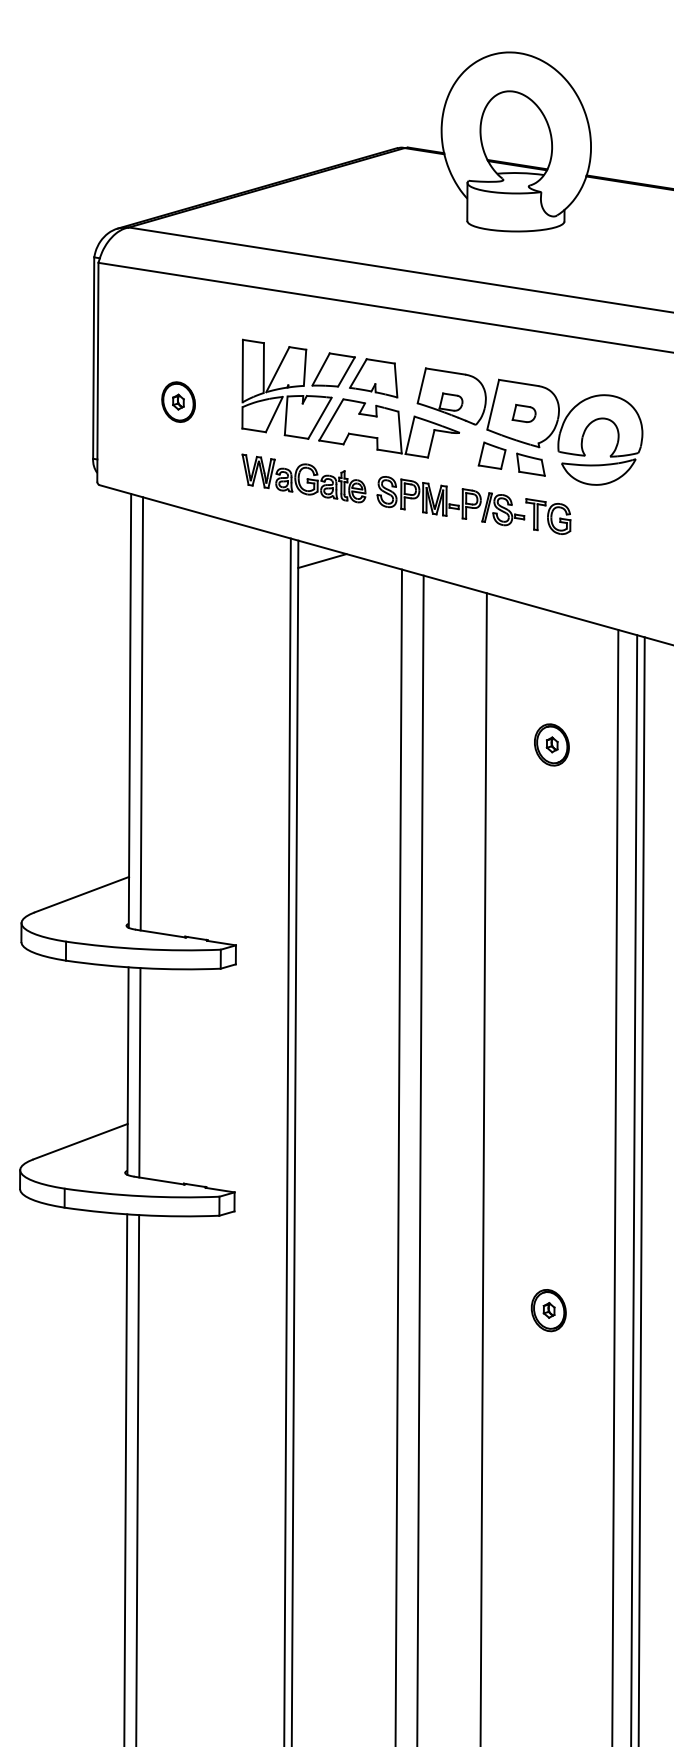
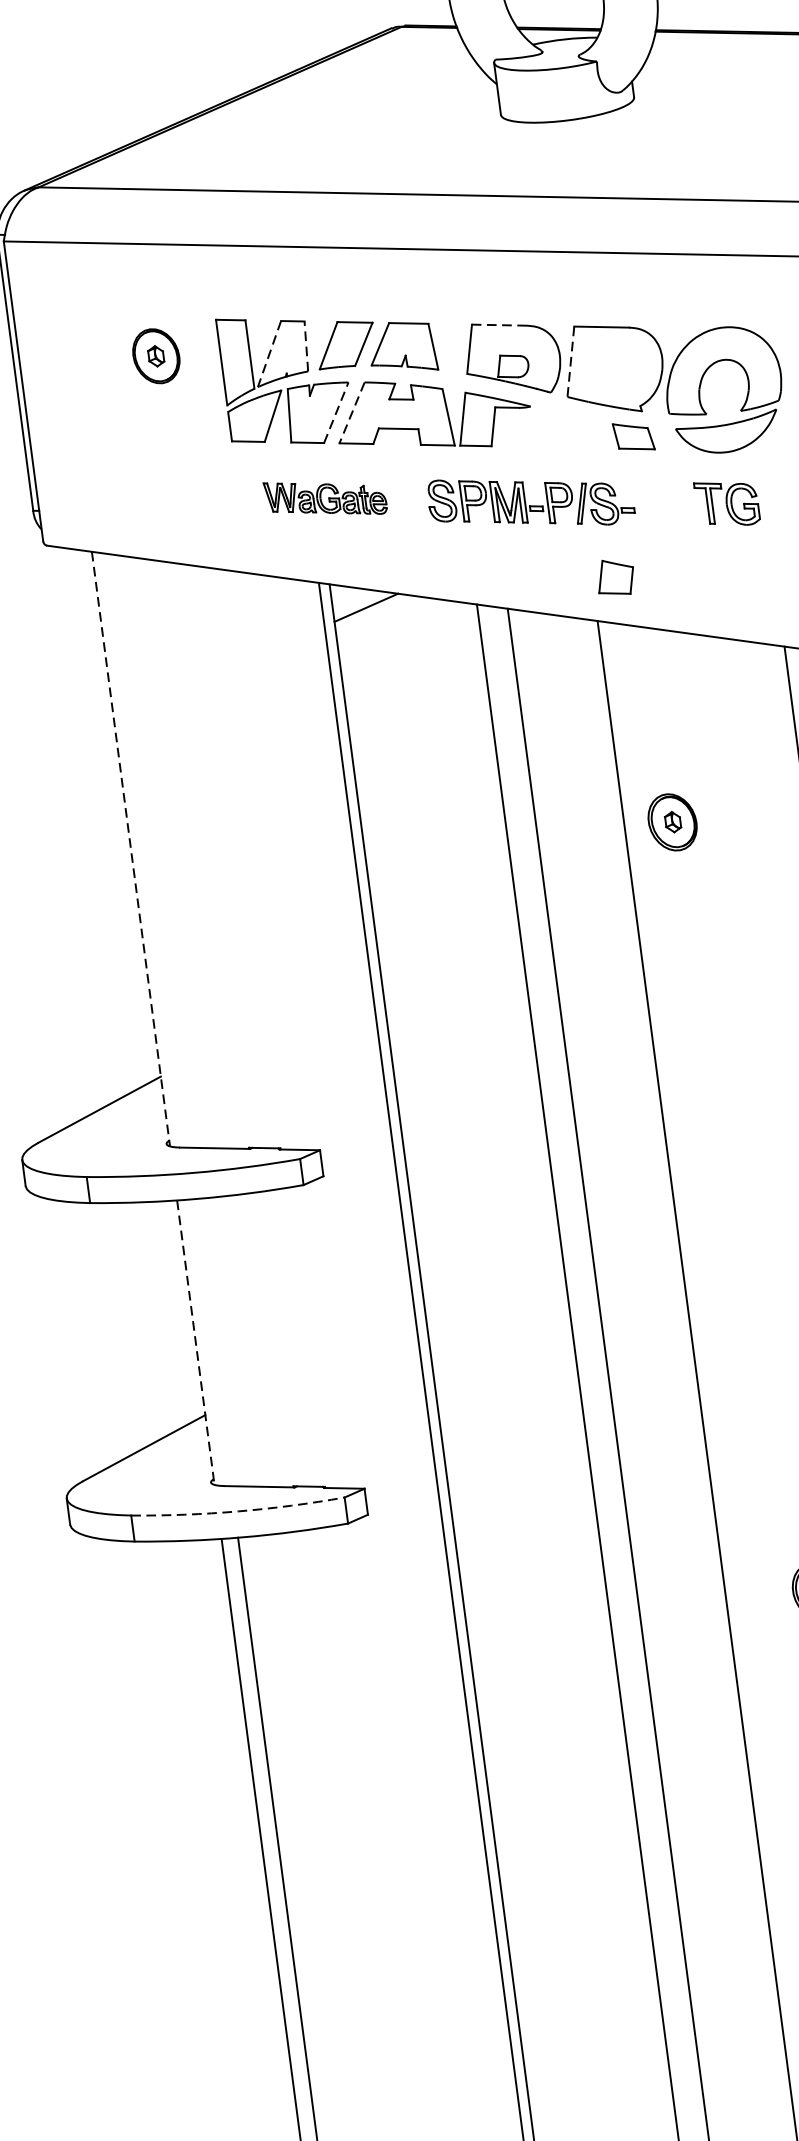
line: (305, 367) -> (306, 345), solid -> dashed
line: (277, 370) -> (269, 355), solid -> dashed
line: (445, 371) -> (499, 325), solid -> dashed
part: (178, 401) -> (156, 355), moved
line: (493, 404) -> (571, 361), solid -> dashed
part: (523, 412) -> (613, 366), removed
line: (320, 418) -> (337, 412), solid -> dashed
line: (331, 419) -> (352, 412), solid -> dashed
part: (491, 455) -> (614, 577), moved
part: (303, 478) -> (324, 498), size x0.7
part: (548, 516) -> (727, 503), moved
line: (129, 710) -> (130, 848), solid -> dashed
line: (141, 713) -> (147, 850), removed
part: (551, 744) -> (672, 821), moved
line: (128, 1071) -> (196, 1343), solid -> dashed
line: (139, 1072) -> (211, 1342), removed
arc: (141, 1196) -> (237, 1511), solid -> dashed

